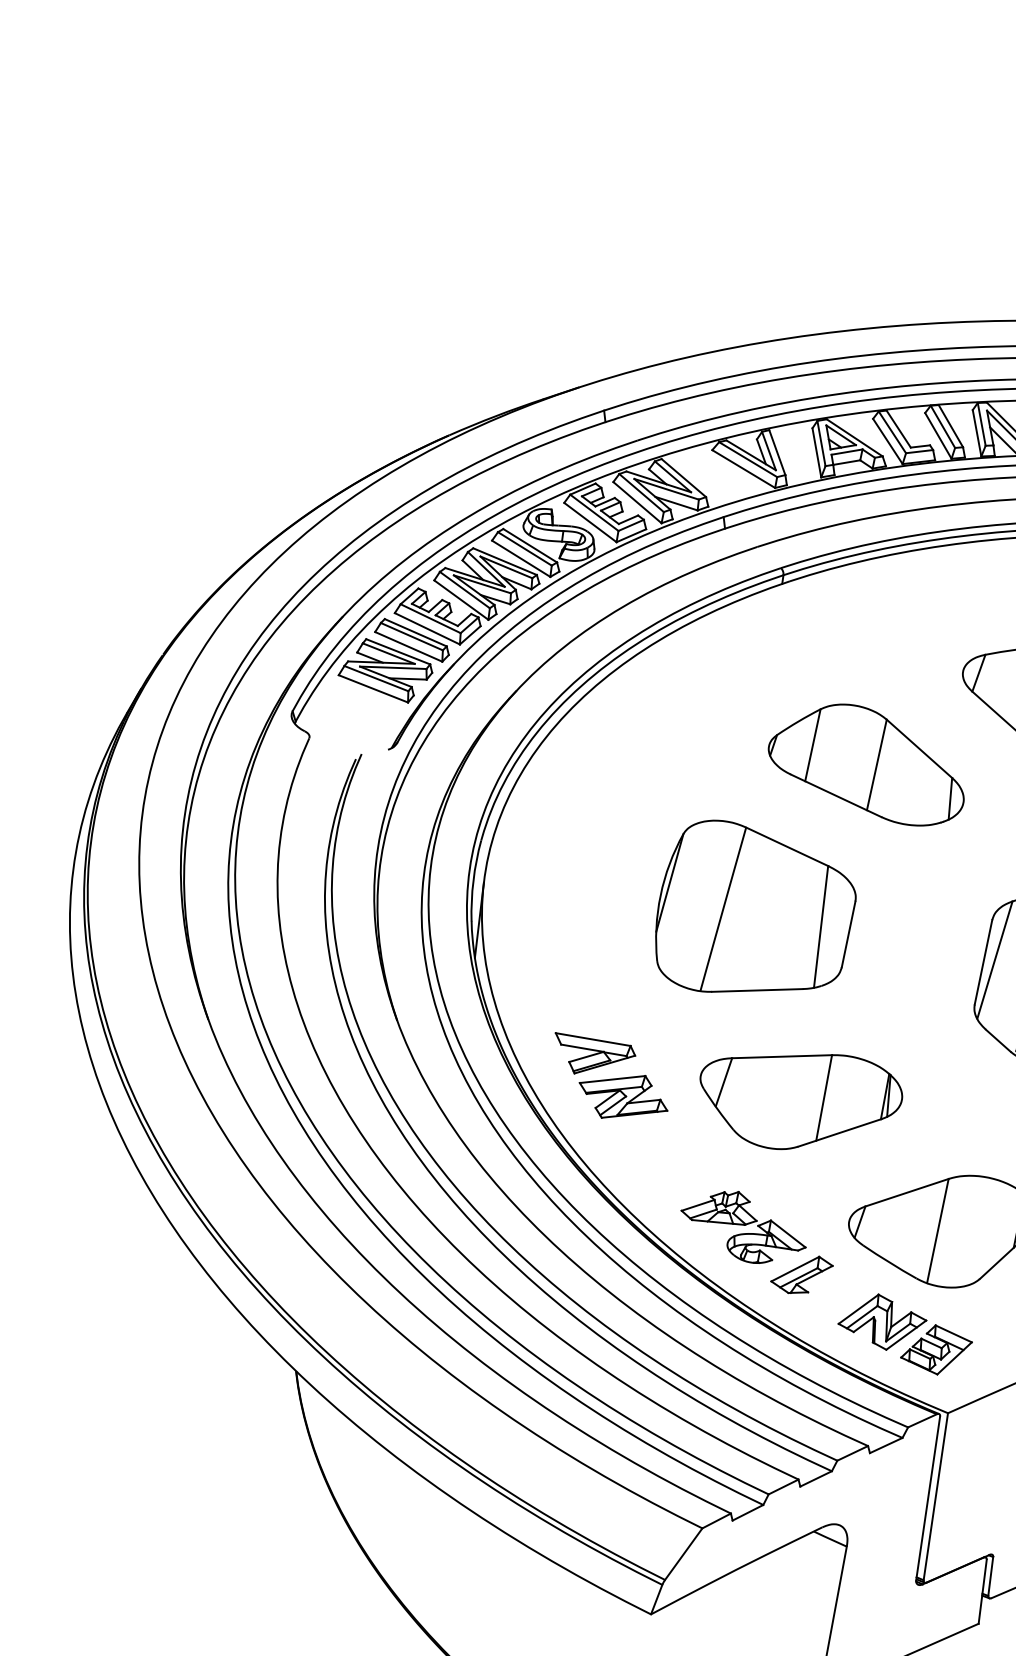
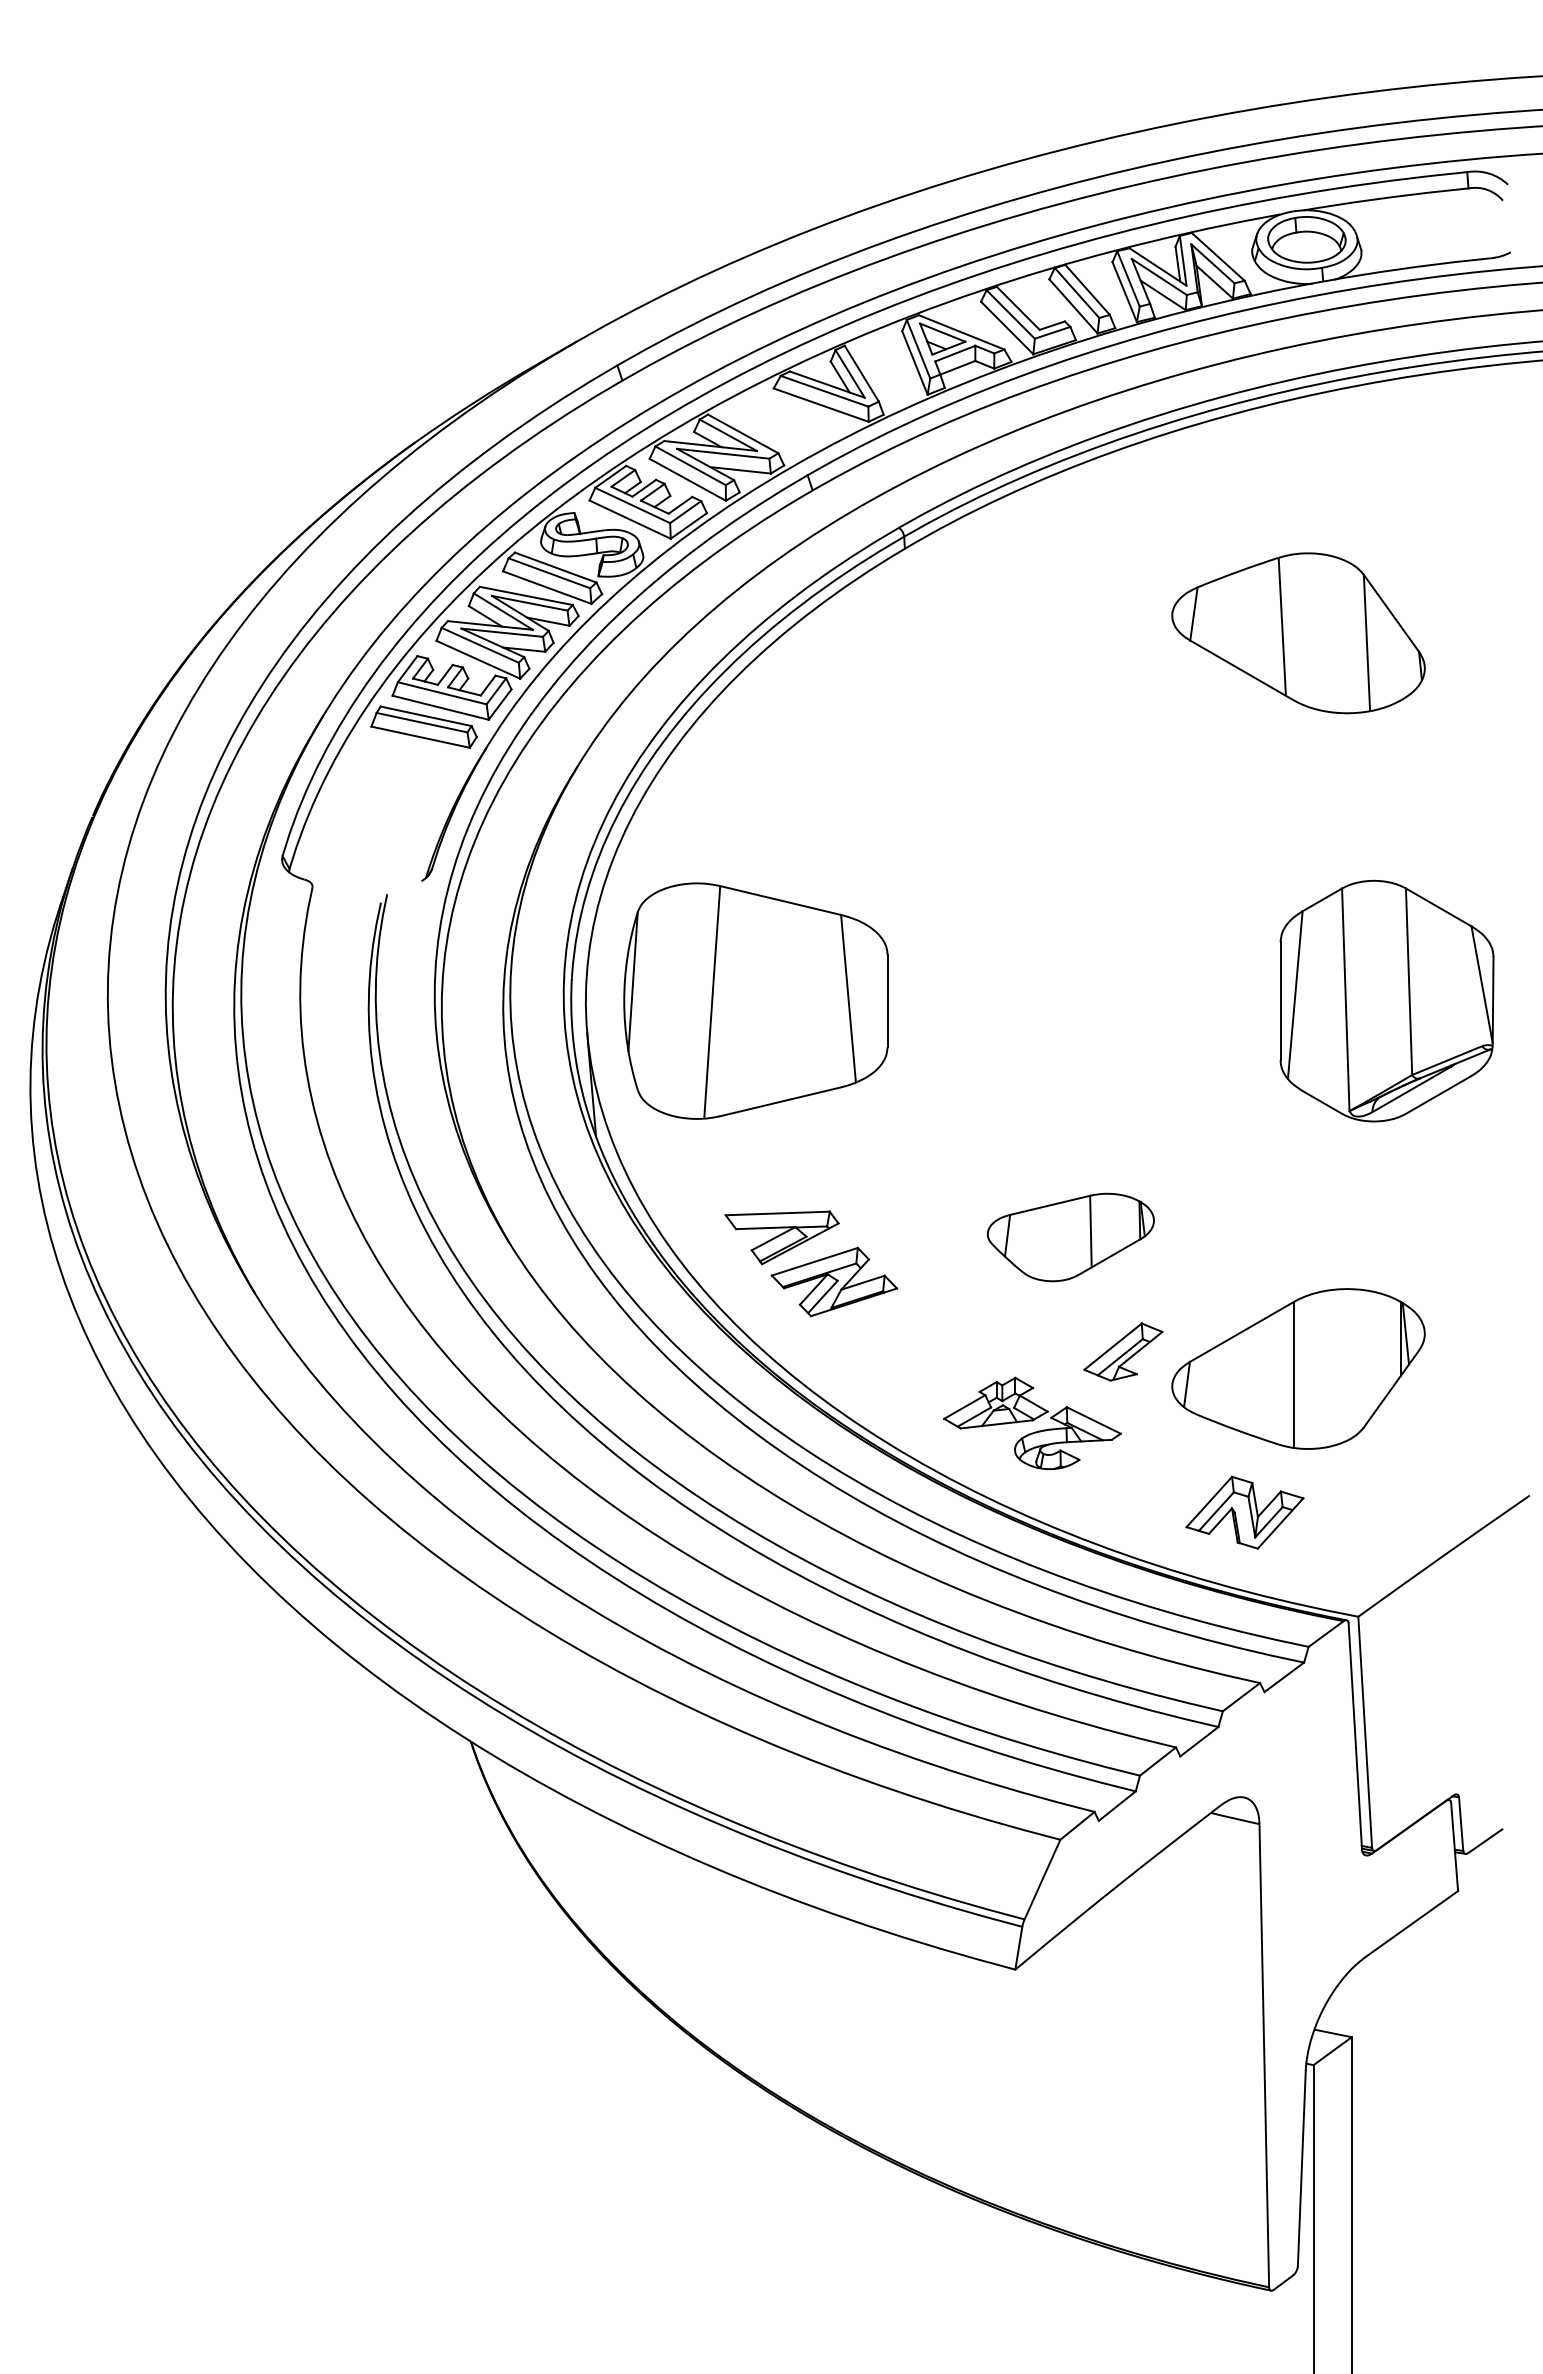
part: (385, 670) -> (396, 775), removed
part: (868, 762) -> (1070, 764), removed
part: (754, 914) -> (755, 1000), moved
part: (798, 1099) -> (1070, 1237), size x0.6
part: (802, 1274) -> (1123, 1351), moved
part: (936, 1349) -> (1324, 1534), removed

